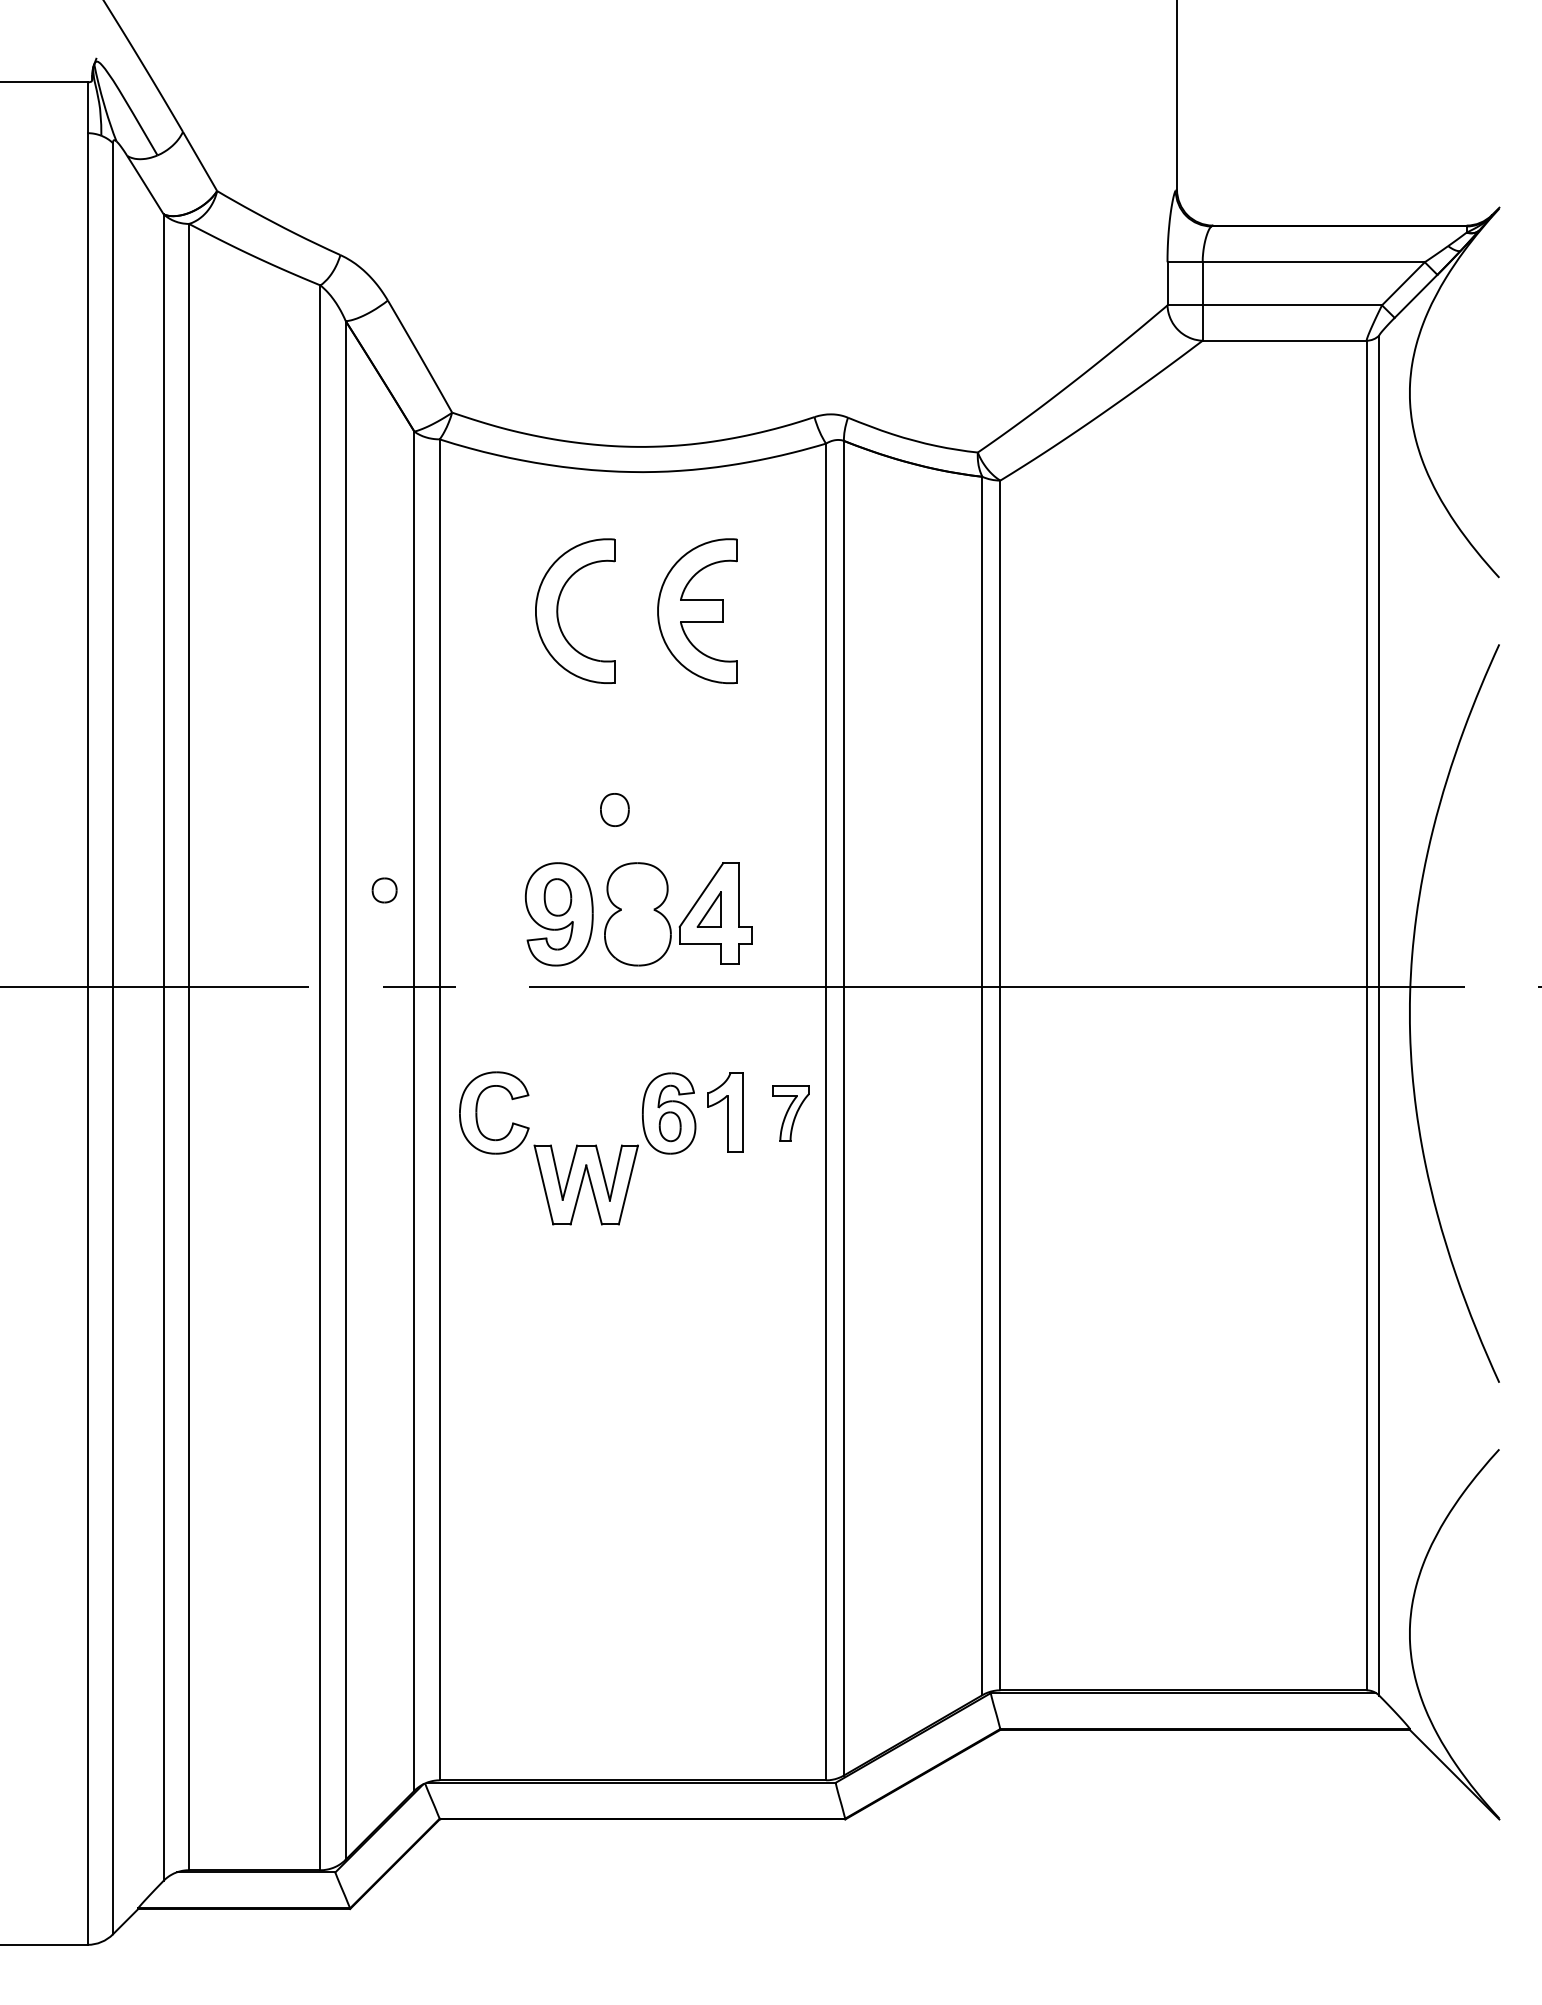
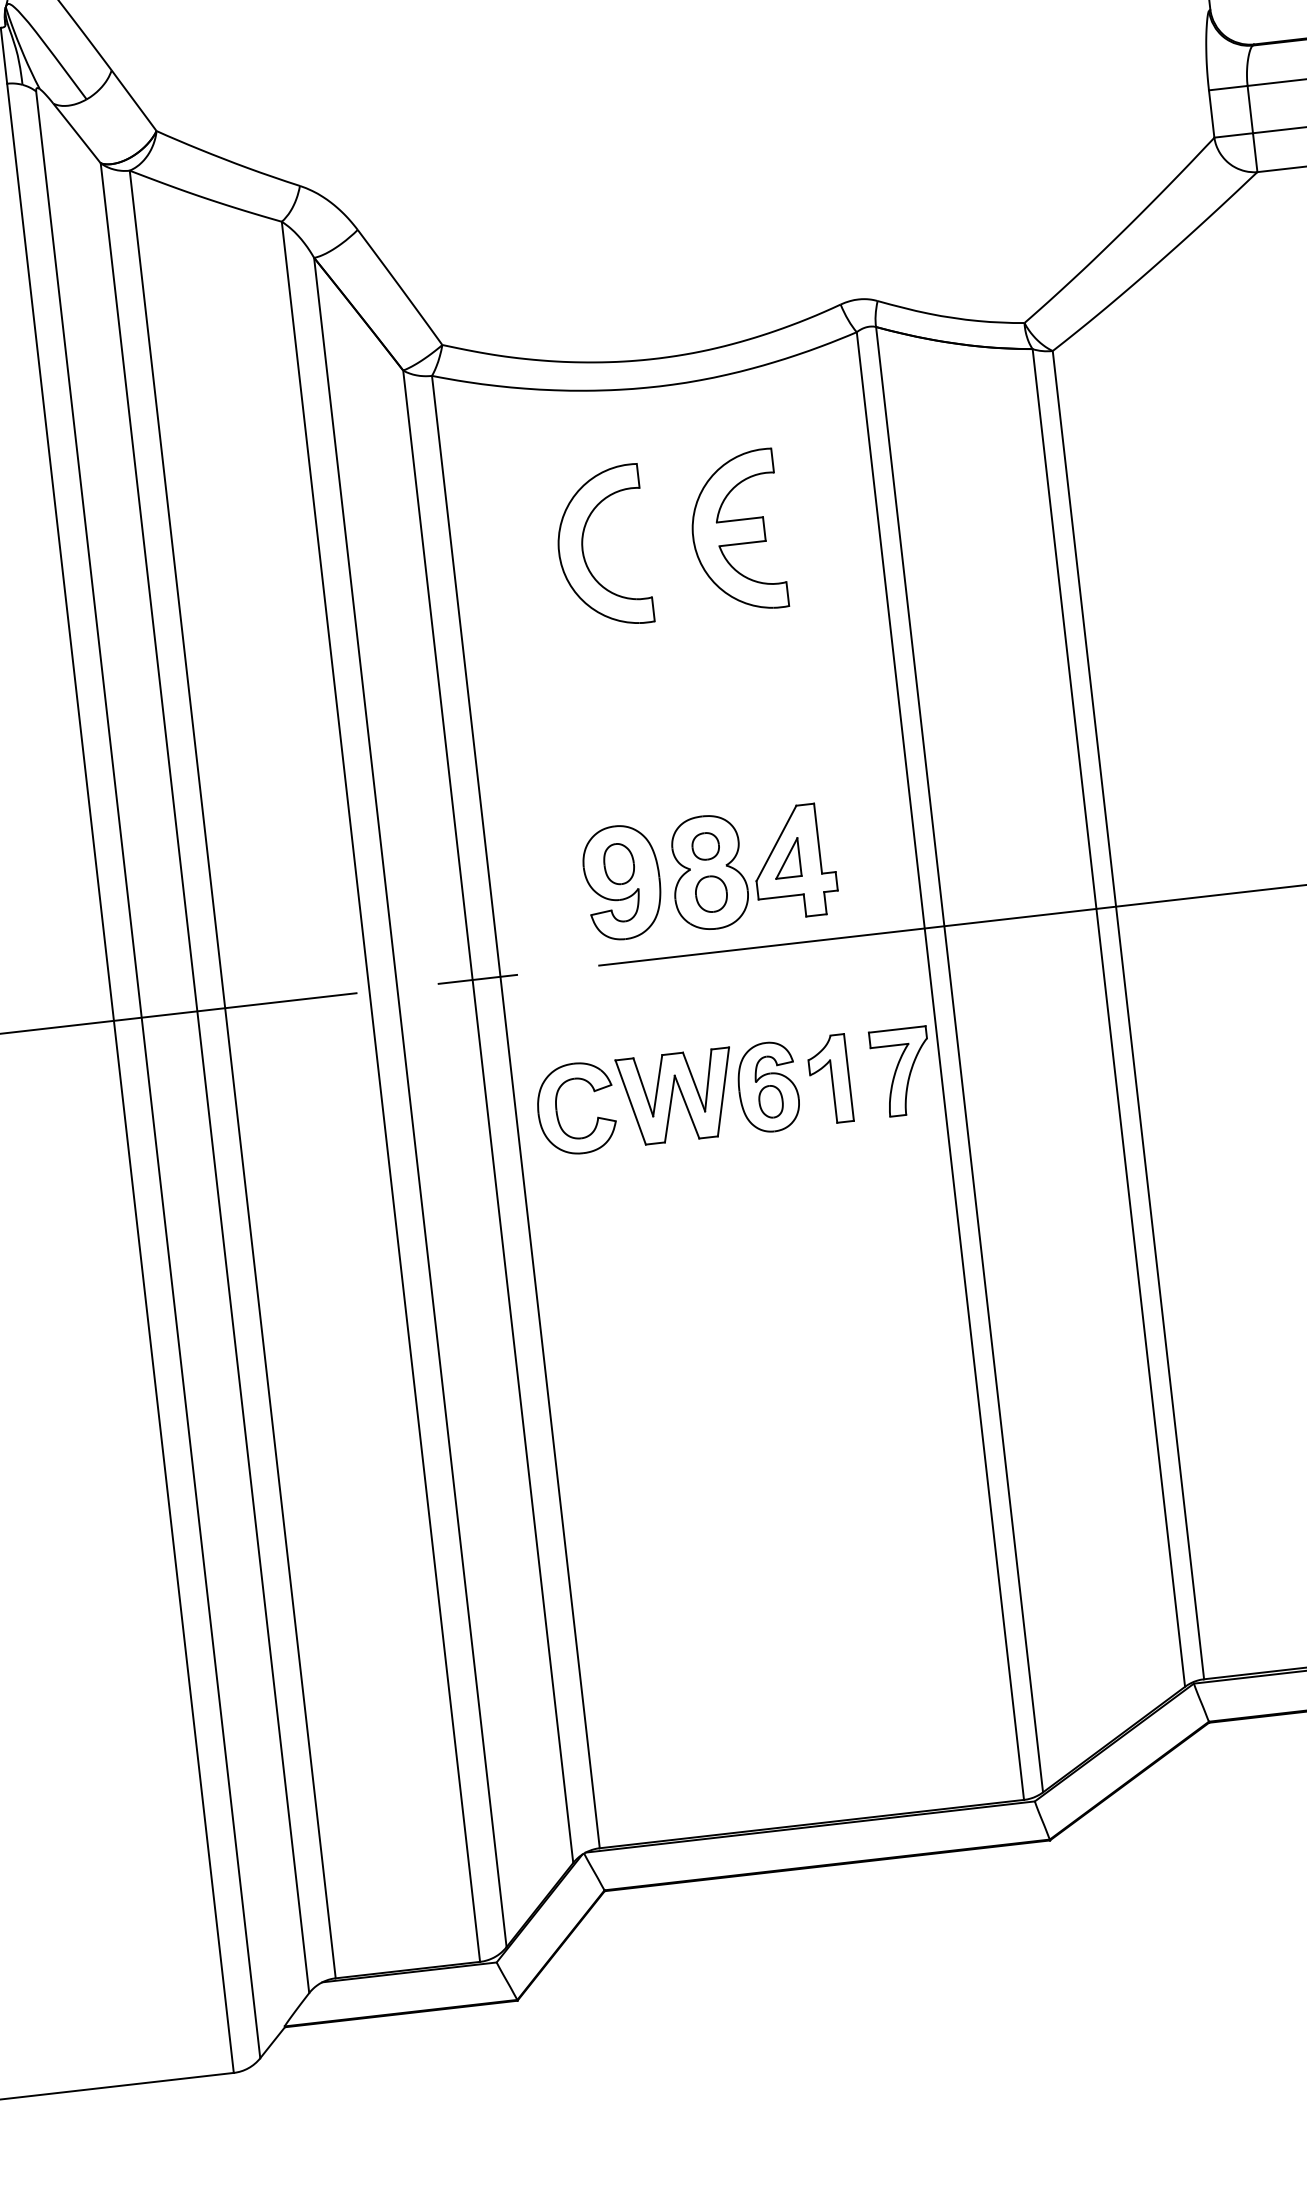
part: (614, 809) -> (710, 893), moved
part: (384, 890) -> (705, 846), moved
part: (790, 1113) -> (901, 1072), size x1.43
part: (585, 1184) -> (676, 1096), moved

